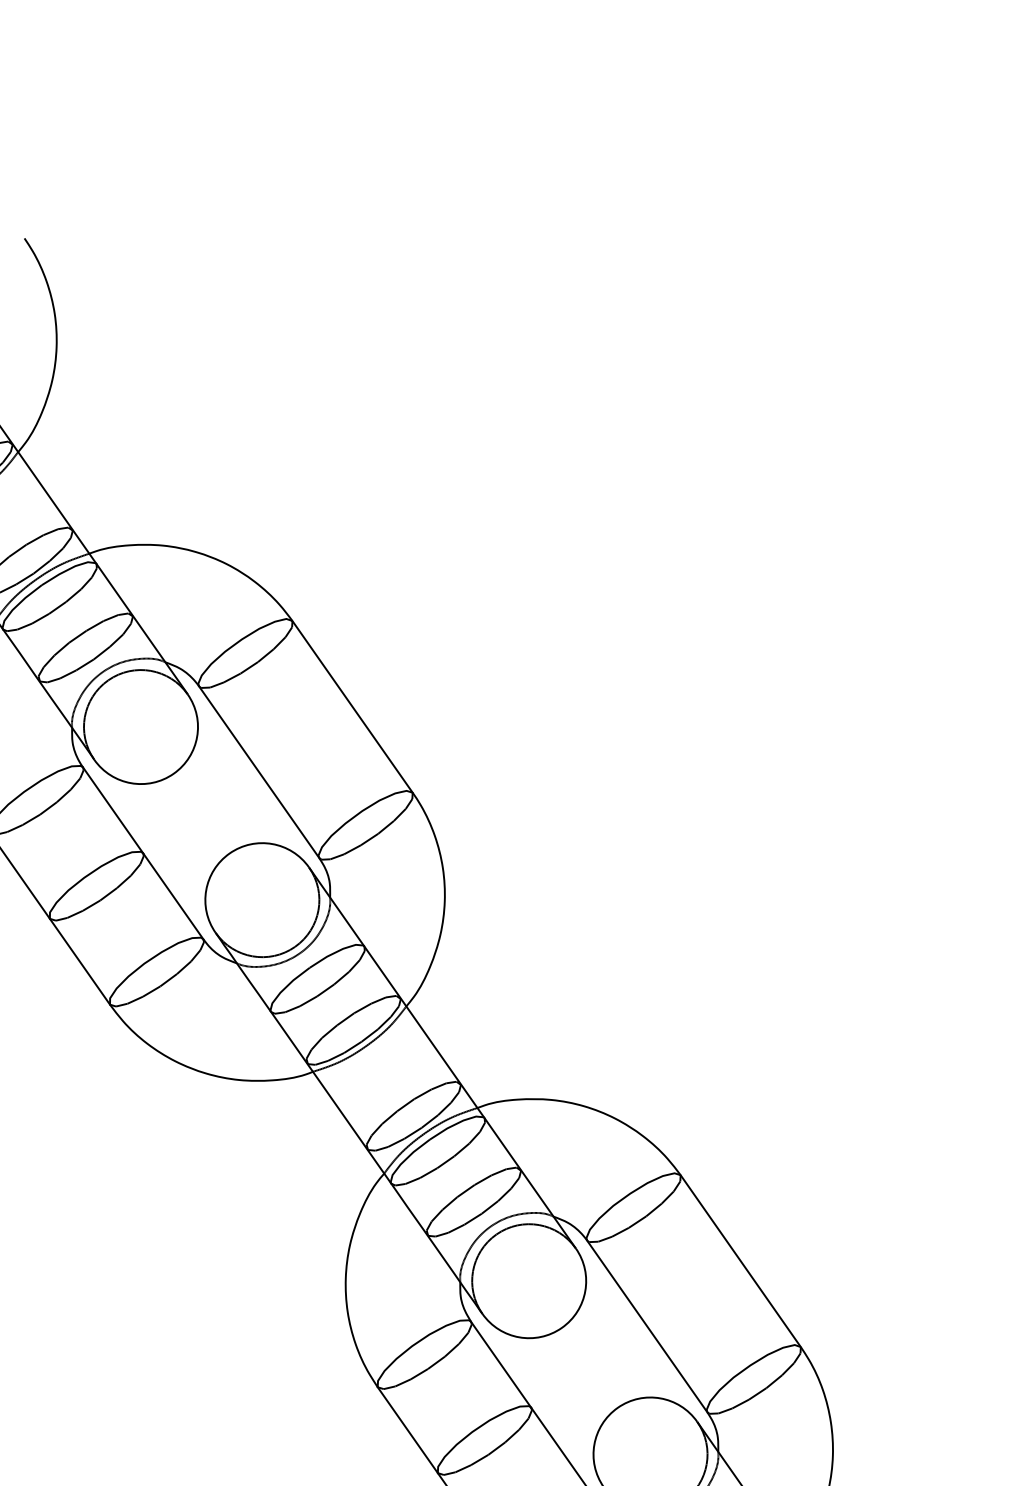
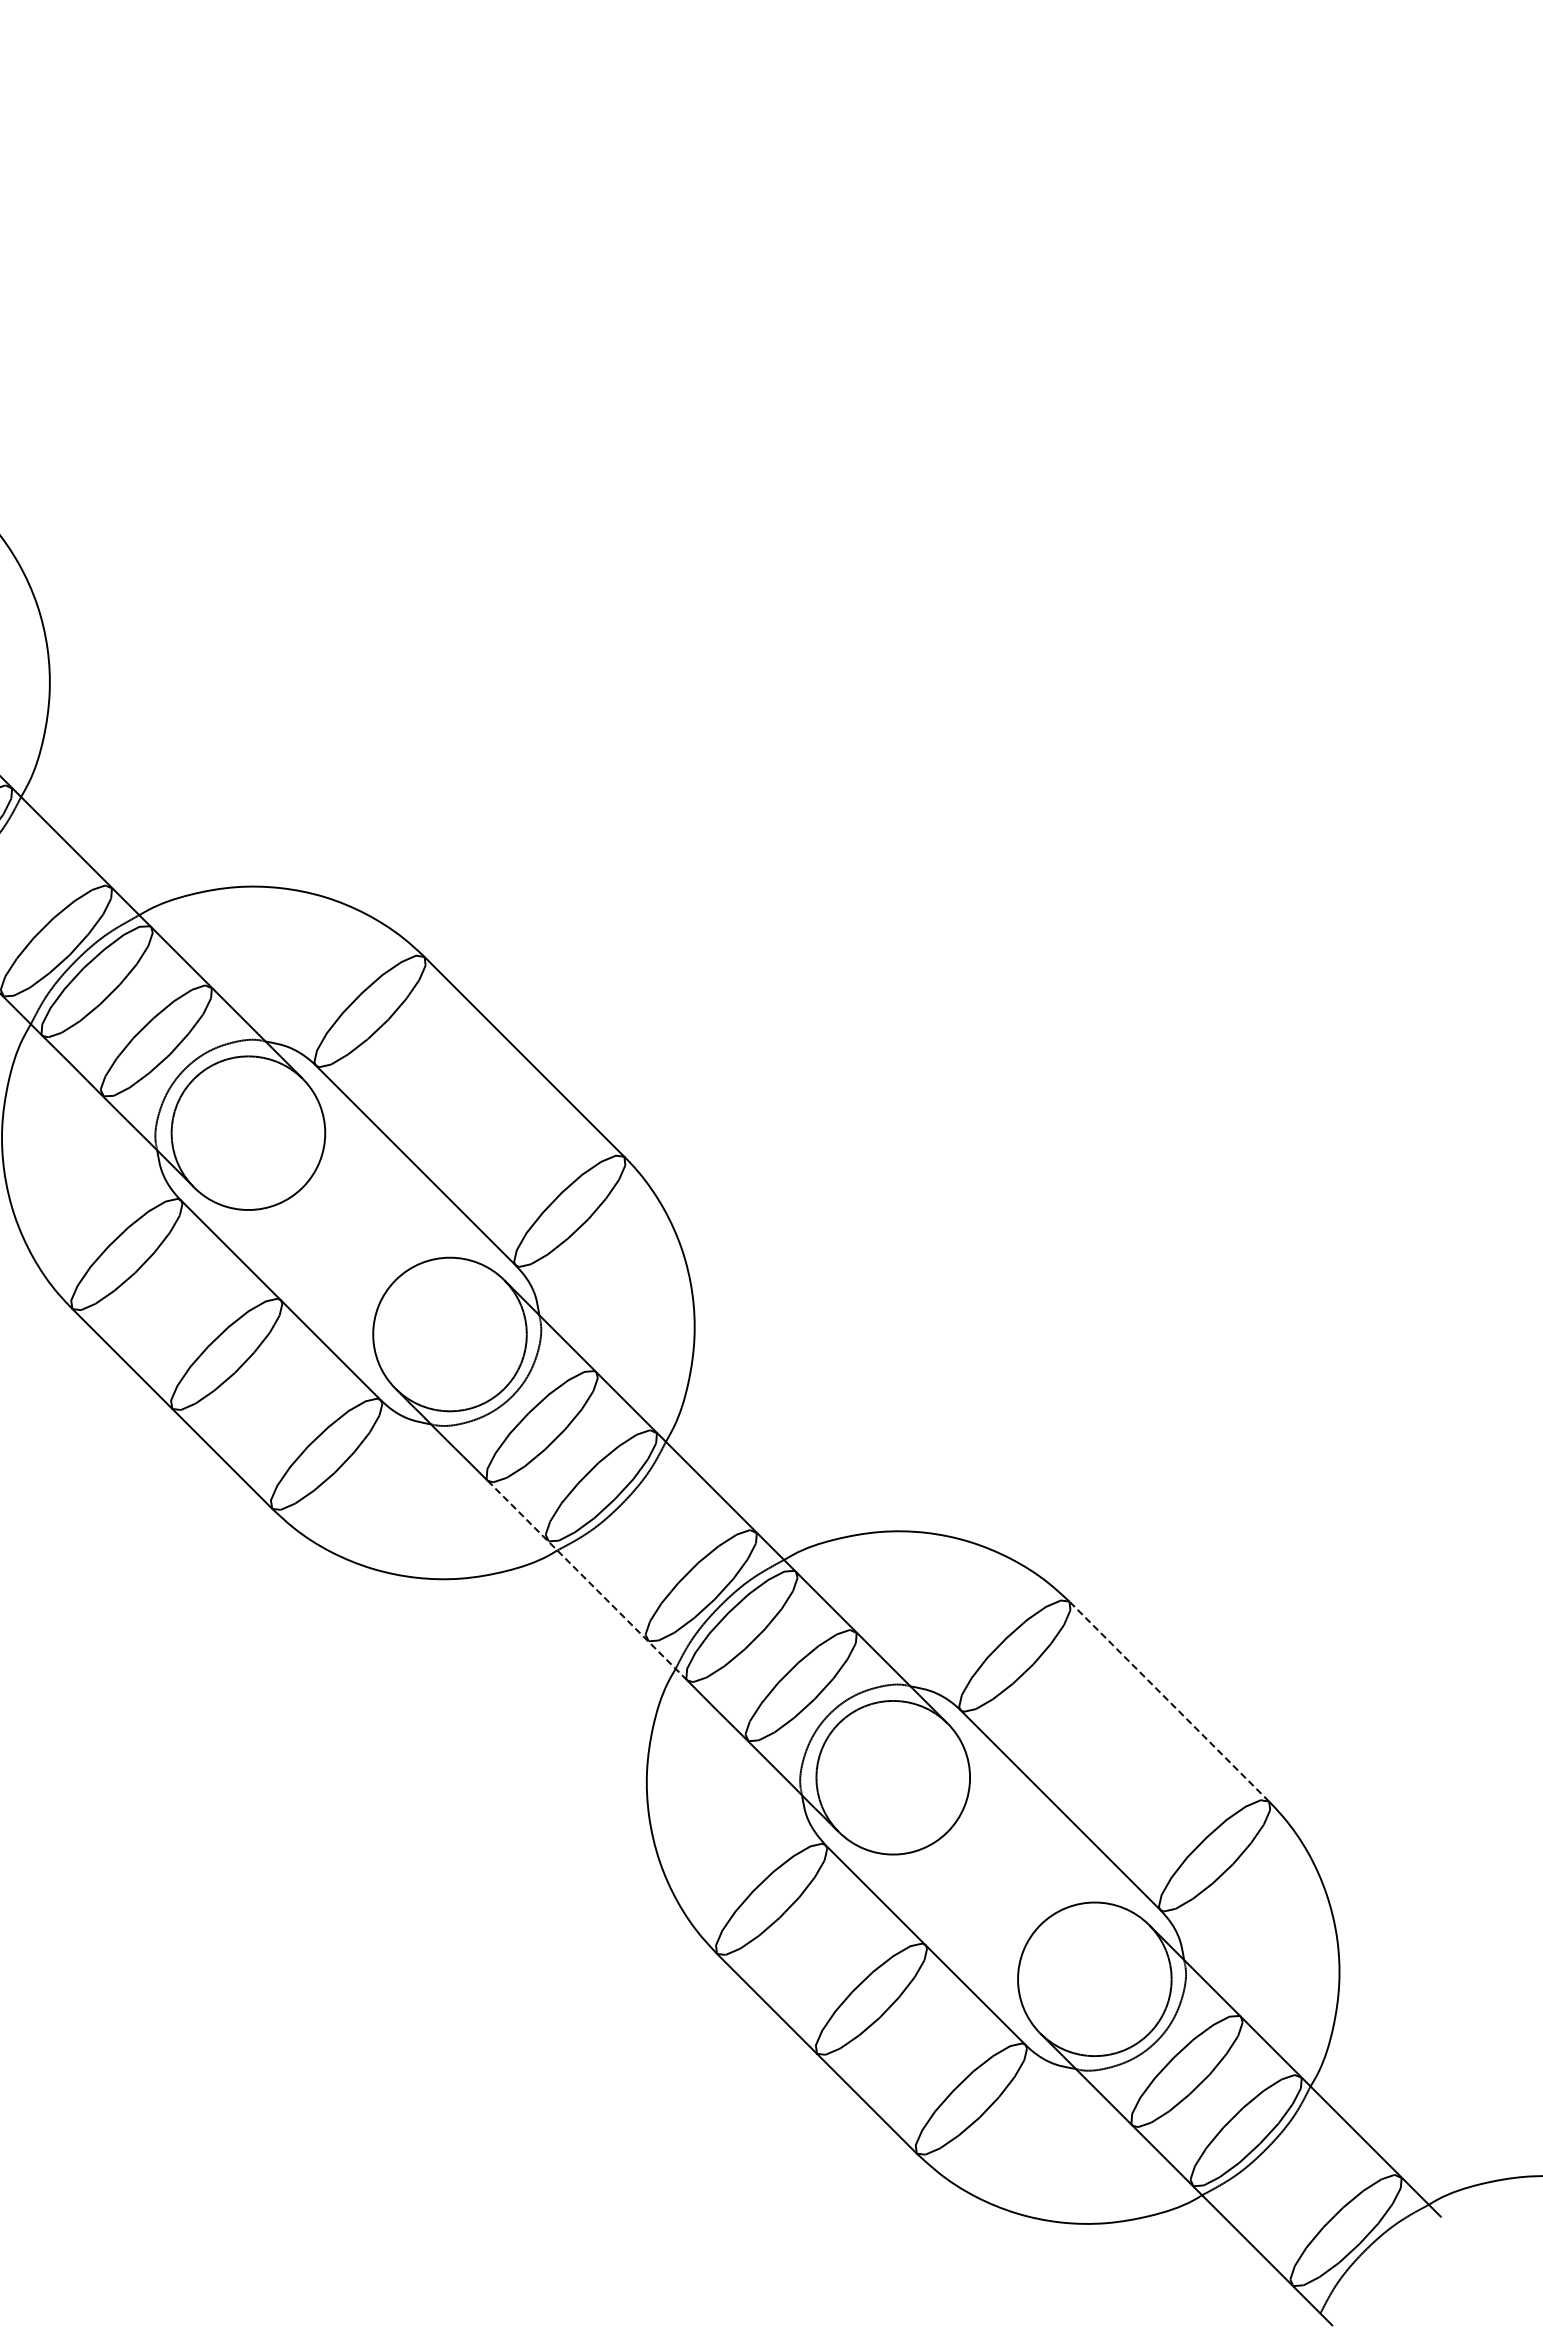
line: (331, 1097) -> (587, 1580), solid -> dashed
line: (740, 1260) -> (1168, 1701), solid -> dashed

